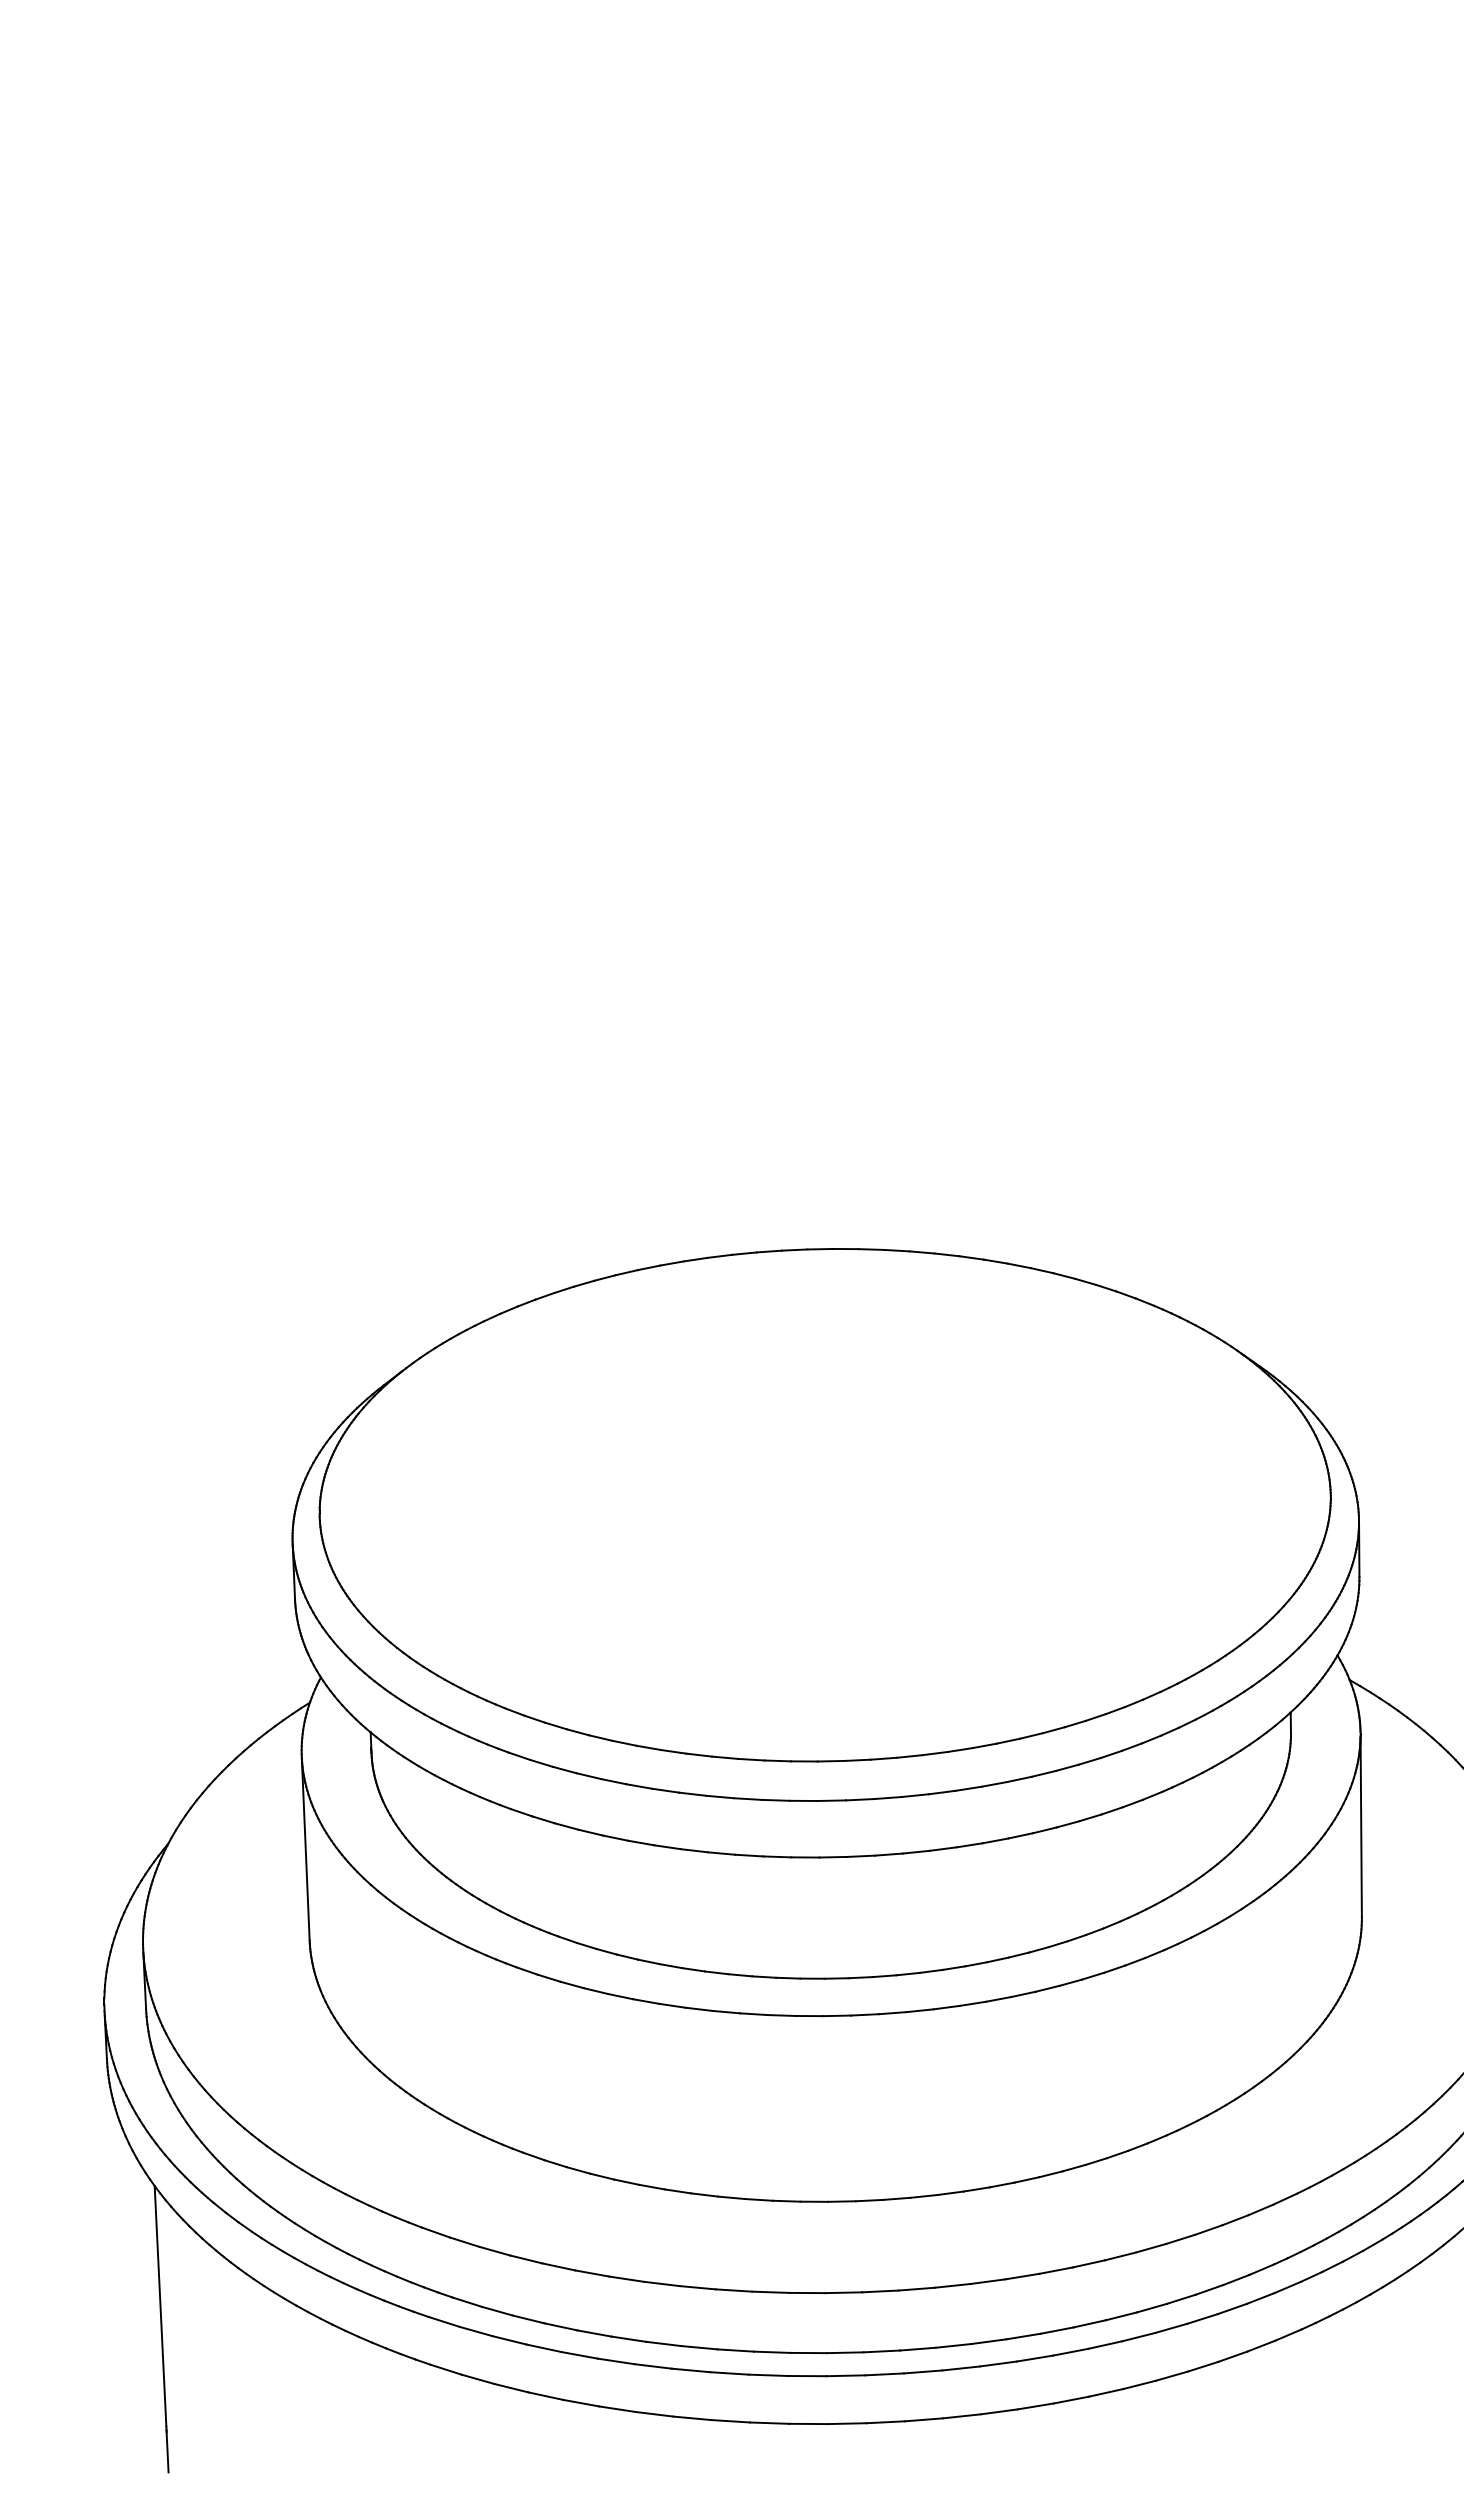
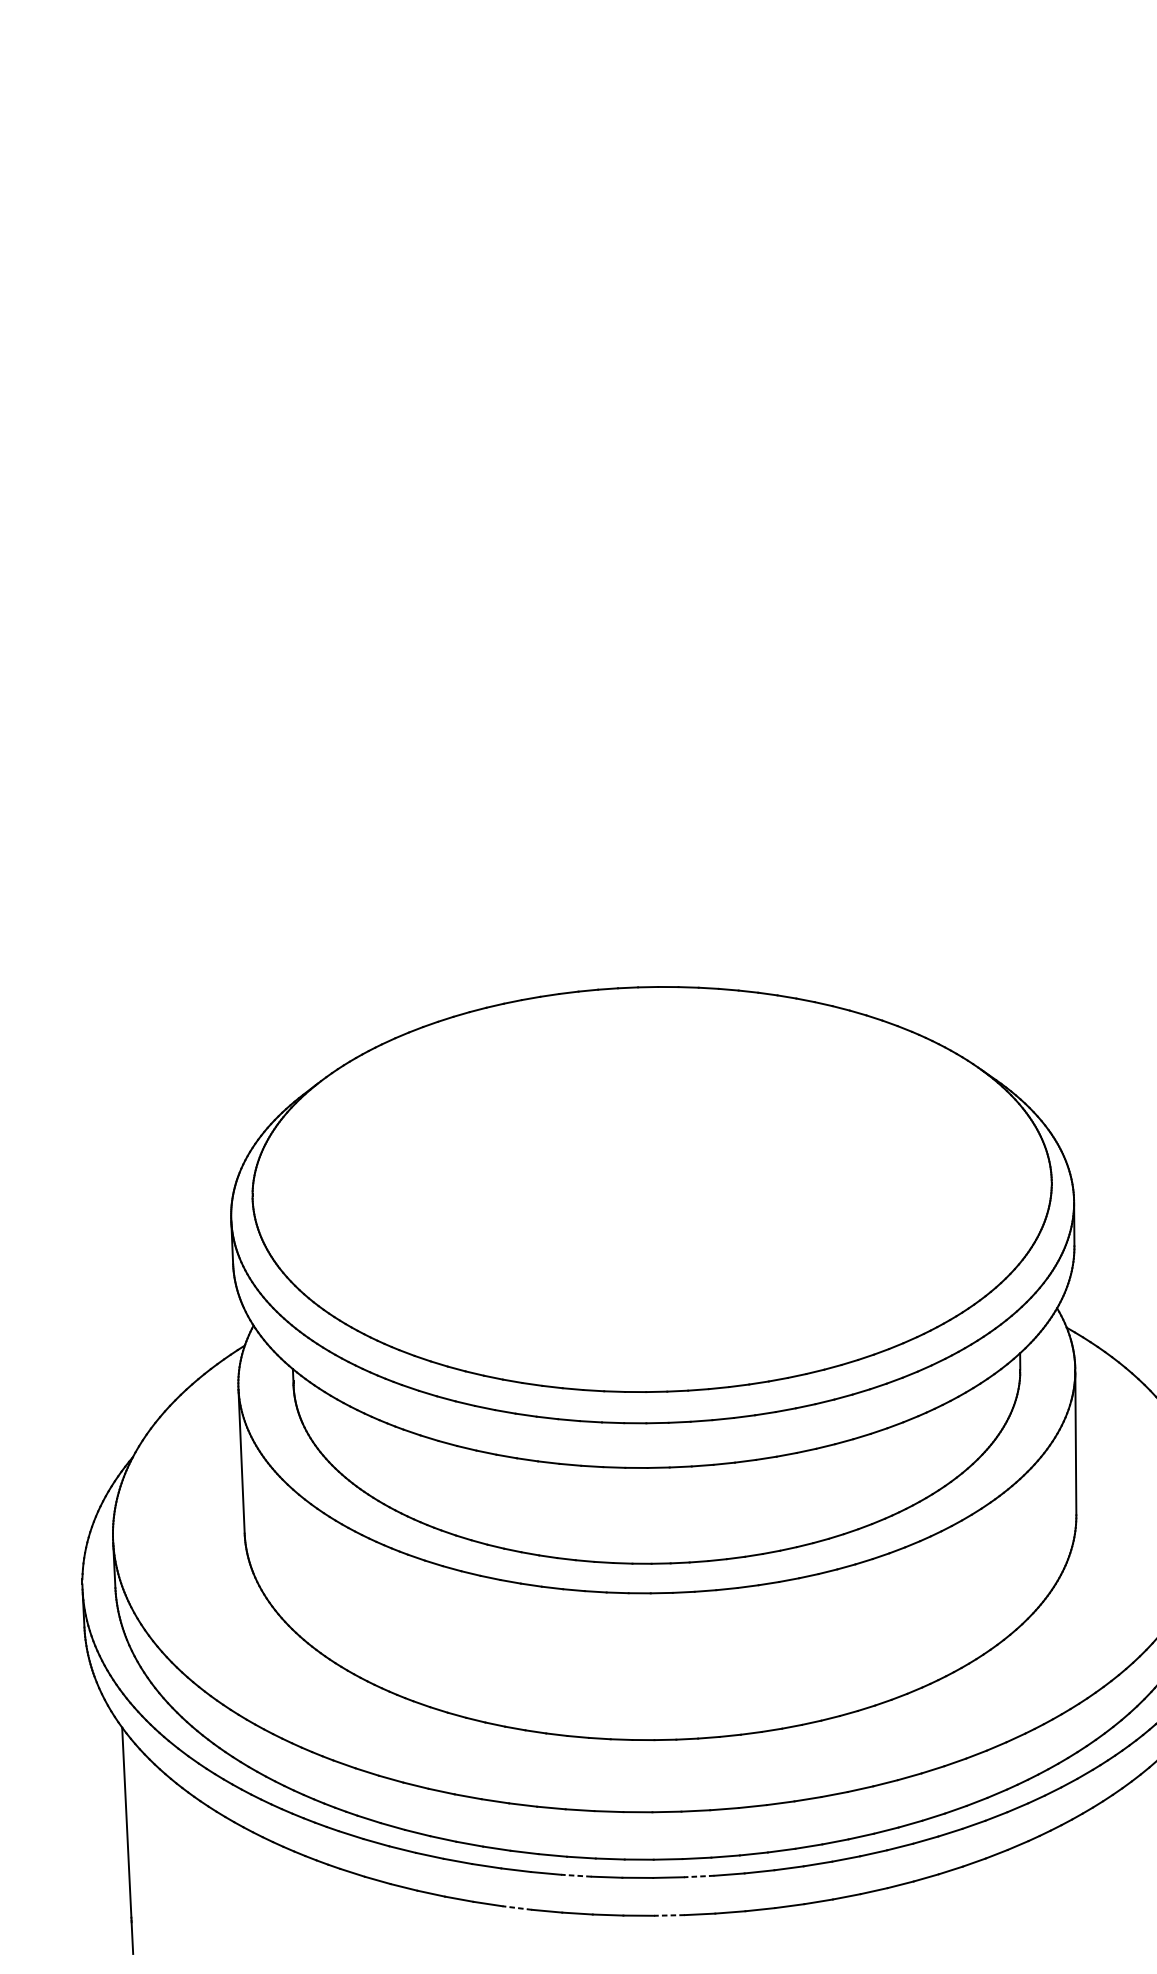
line: (728, 2373) -> (575, 1875), solid -> dashed
line: (884, 2374) -> (699, 1876), solid -> dashed
line: (654, 2414) -> (517, 1908), solid -> dashed
line: (846, 2423) -> (669, 1915), solid -> dashed

